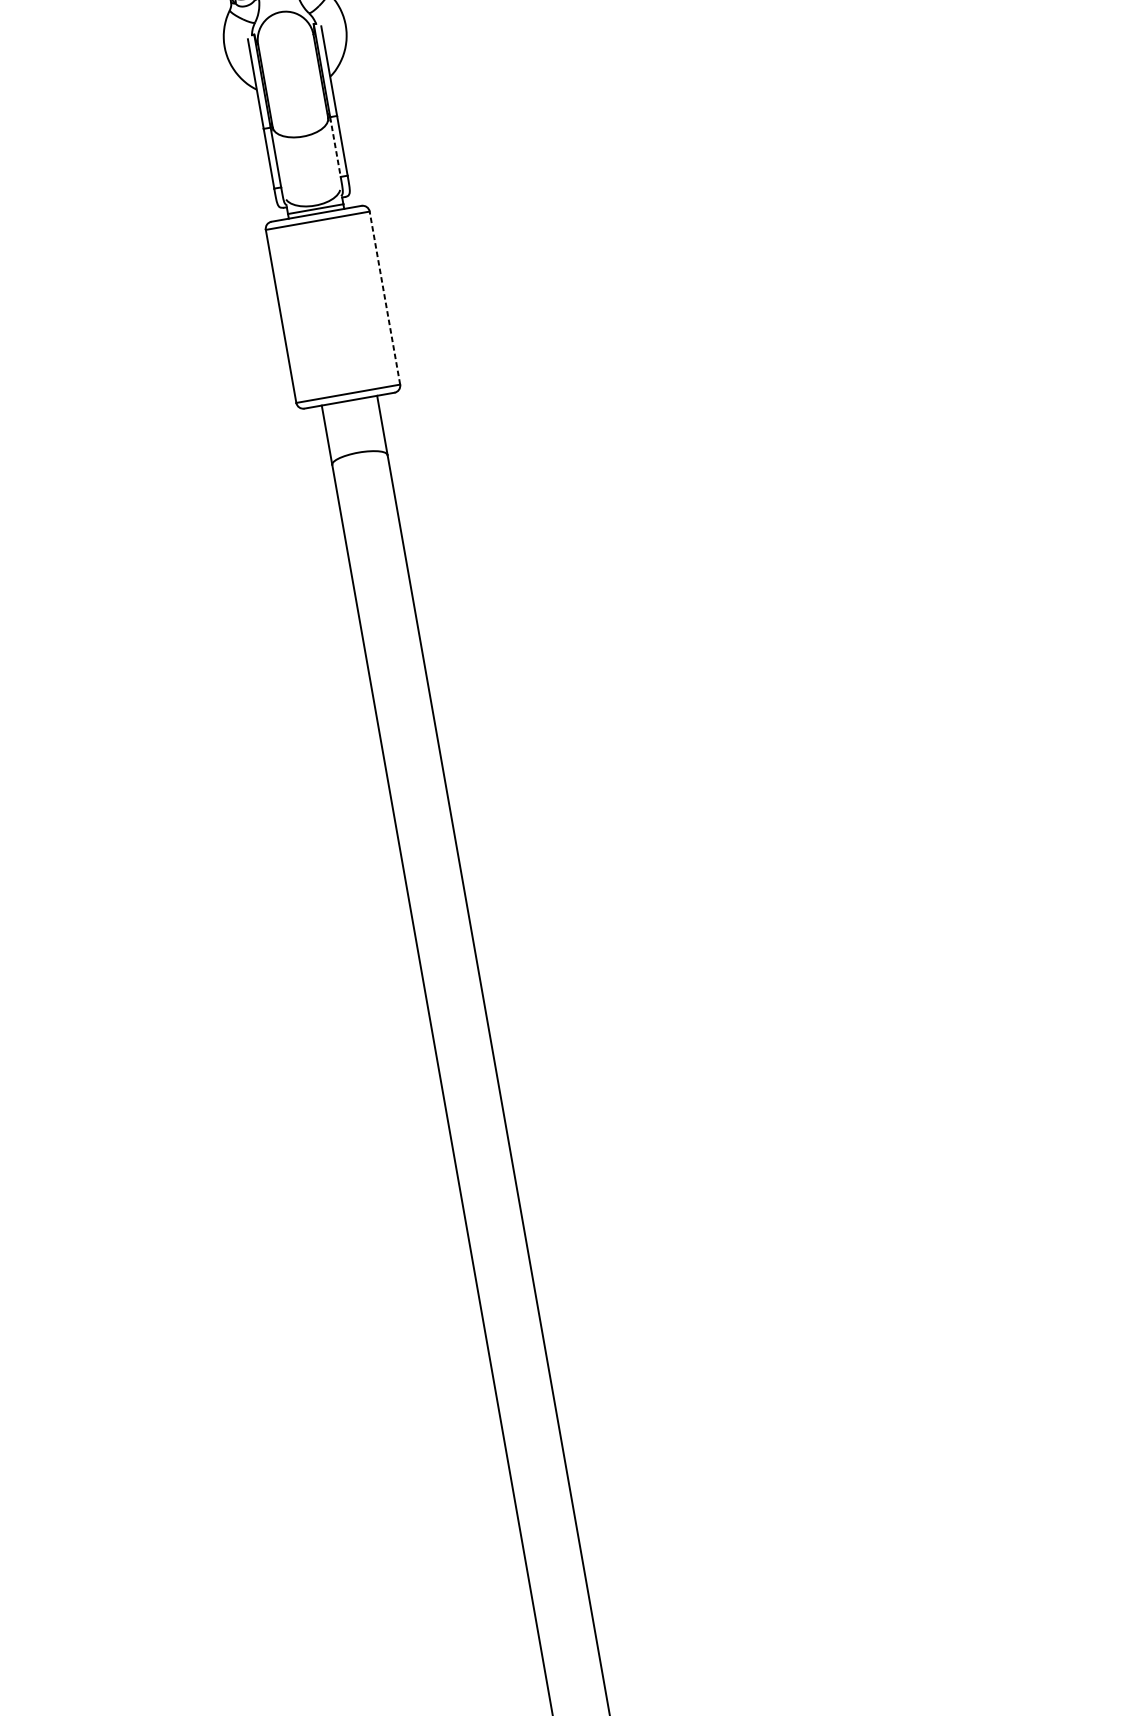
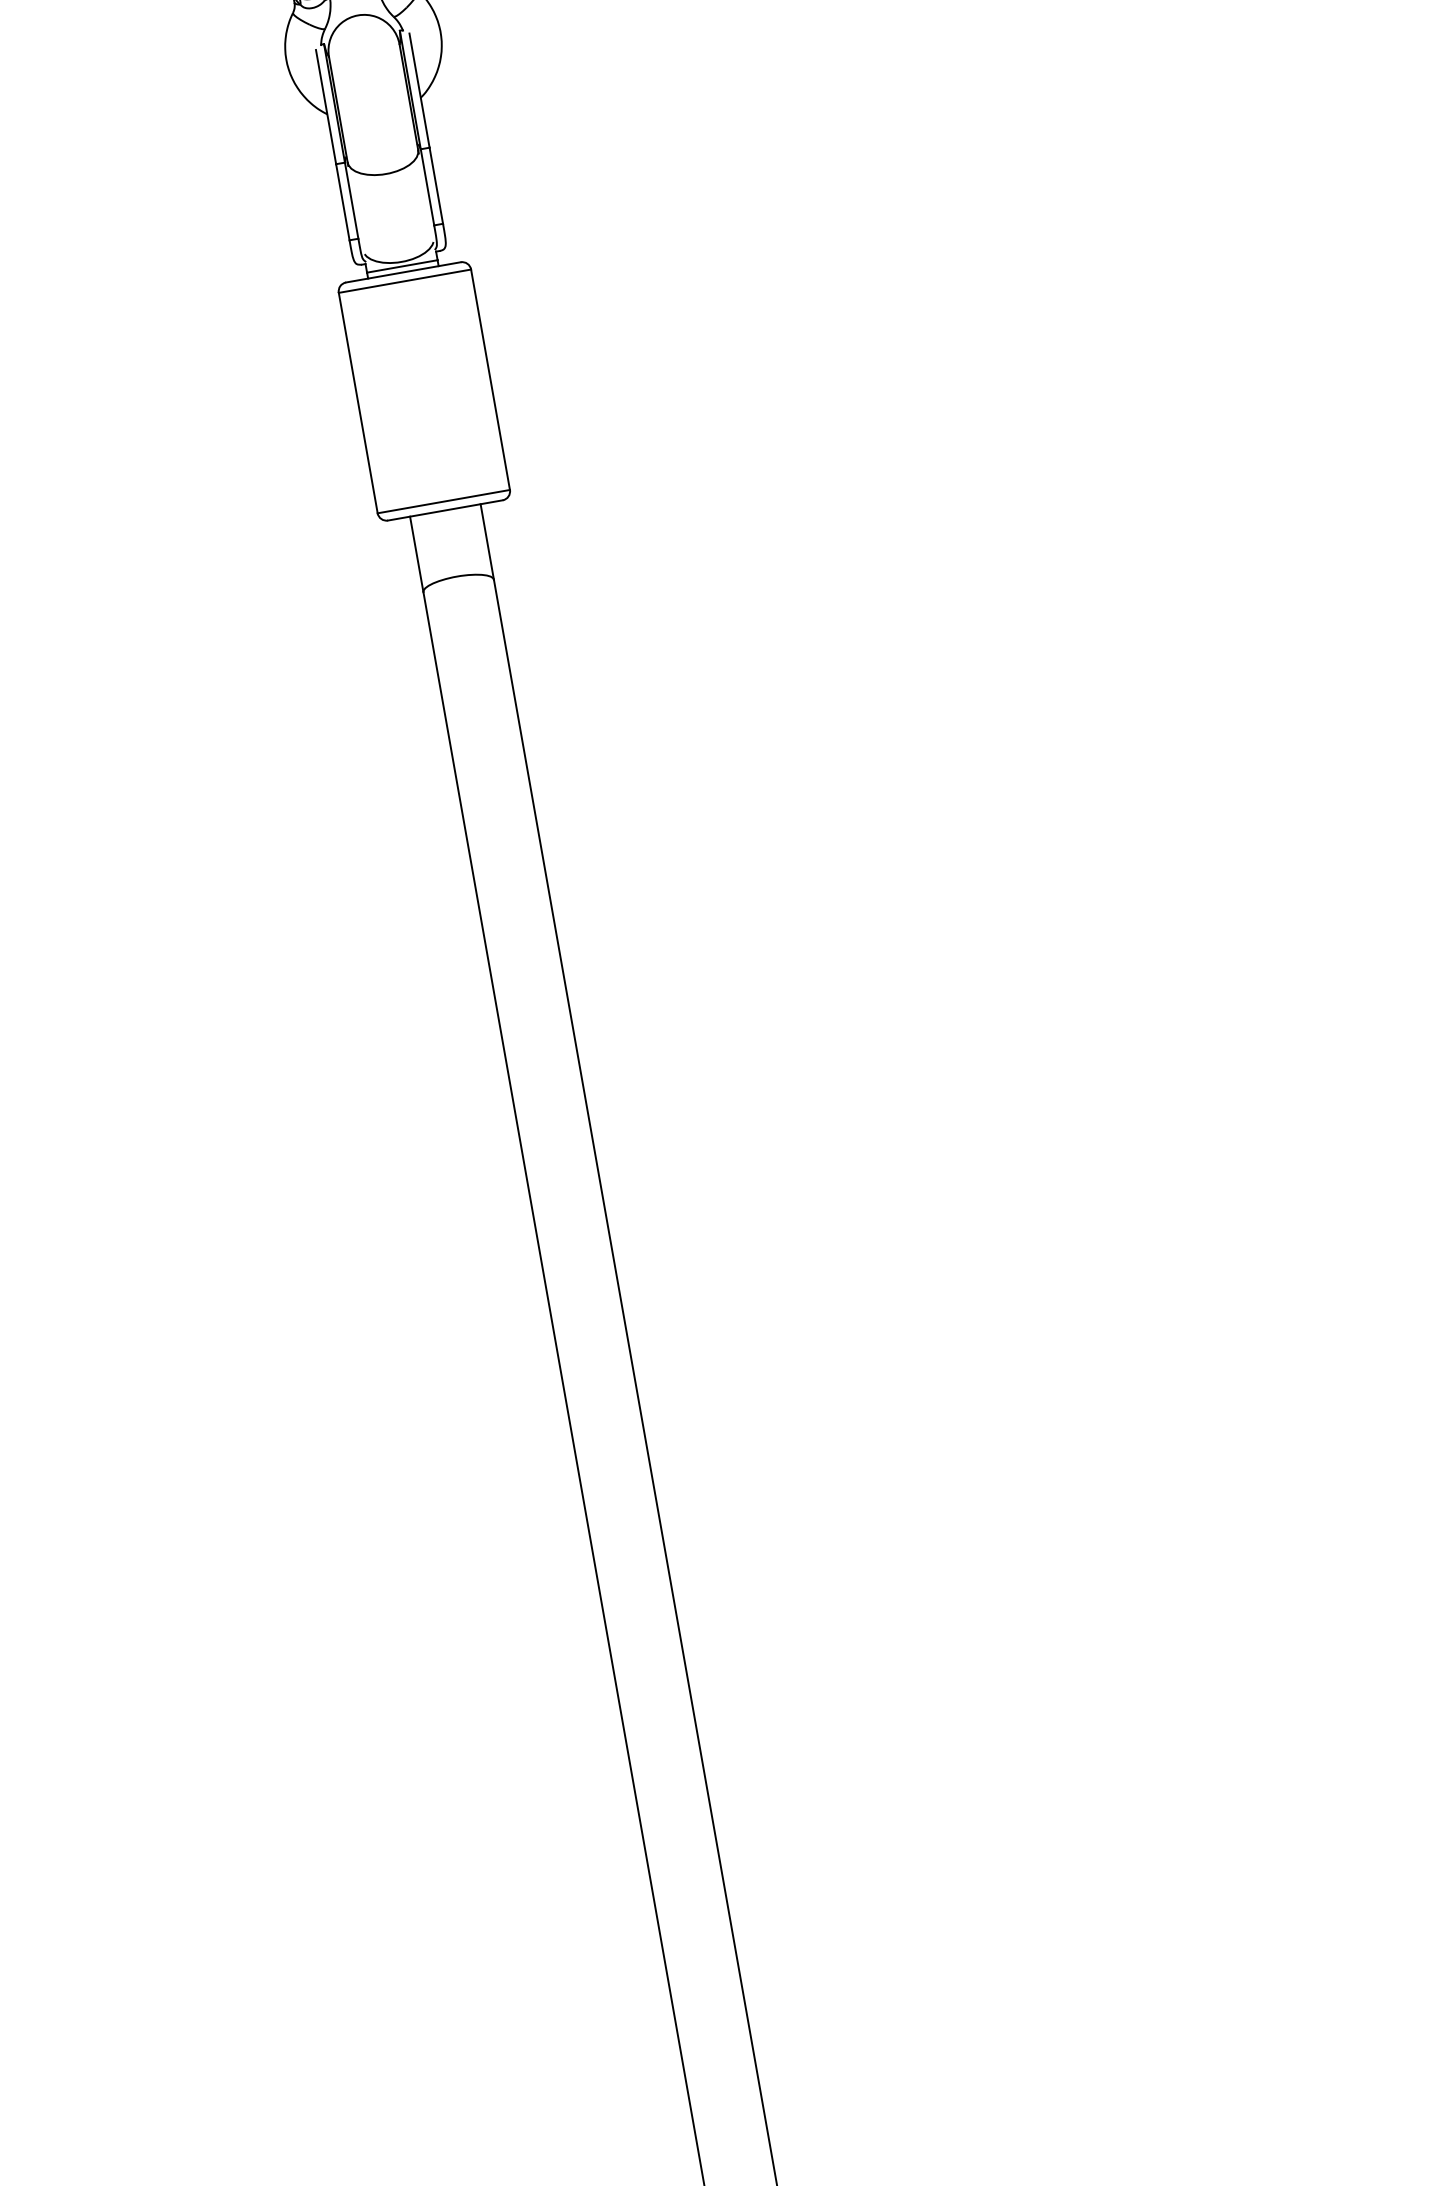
line: (335, 147) -> (427, 187), dashed -> solid
line: (384, 297) -> (490, 379), dashed -> solid

